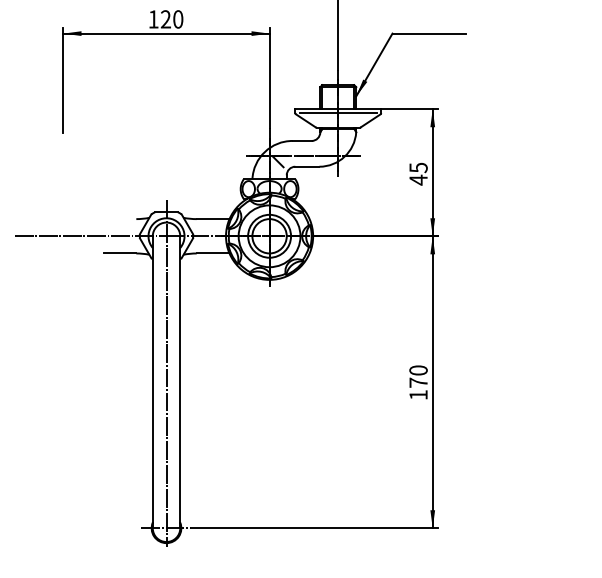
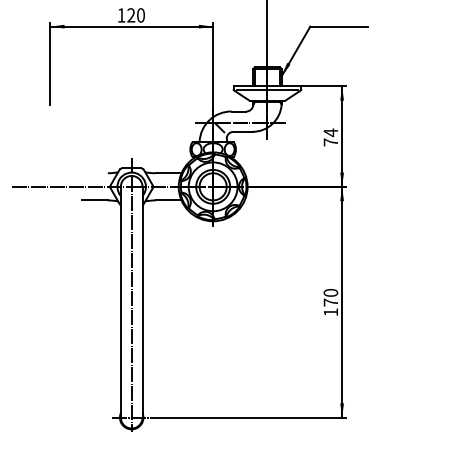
text: (418, 173) -> (330, 137), 45 -> 74

